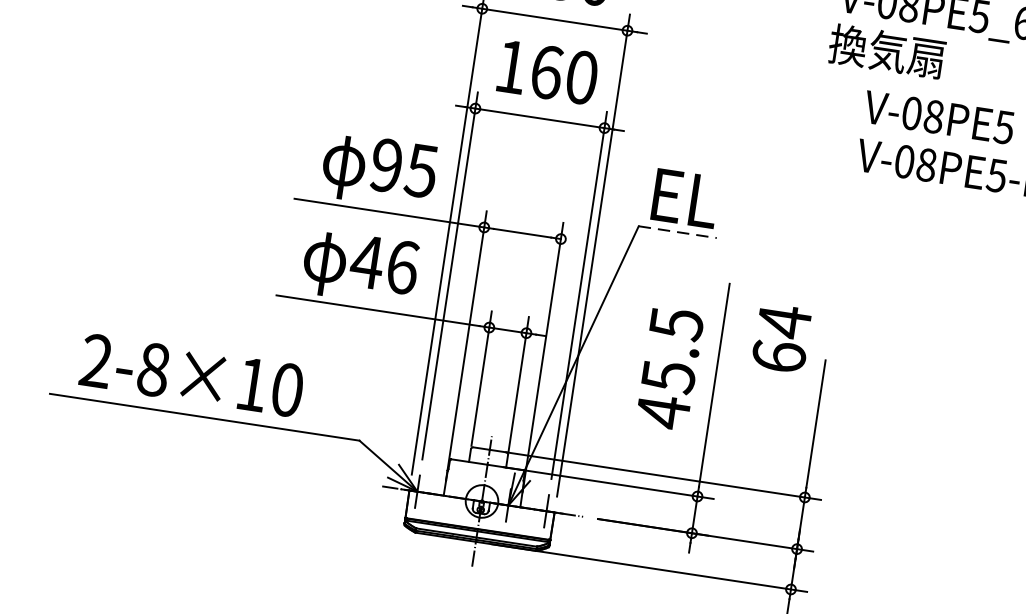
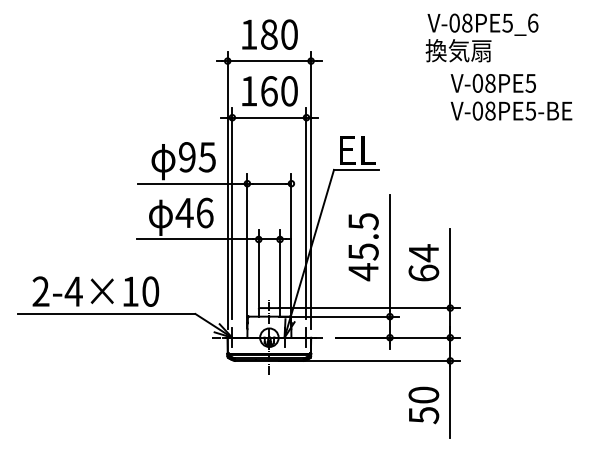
line: (678, 231) -> (356, 169), dashed -> solid
text: (781, 337) -> (423, 262), moved
text: (153, 369) -> (73, 291), 2-8×10 -> 2-4×10

